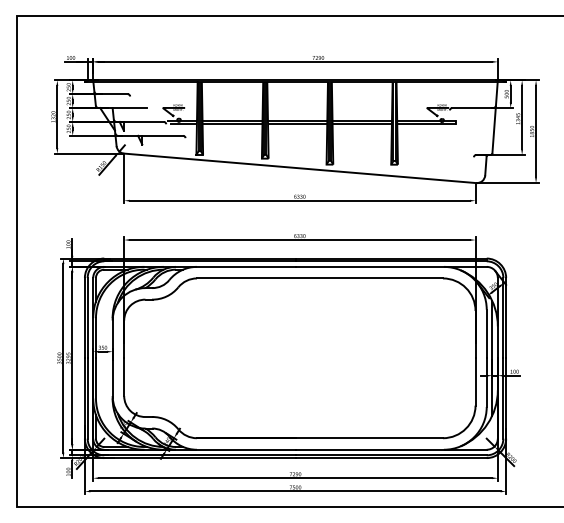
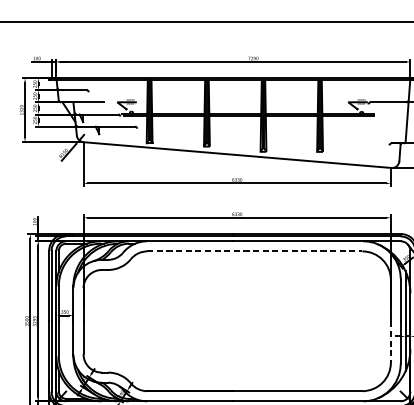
line: (320, 278) -> (255, 251), solid -> dashed
line: (475, 381) -> (390, 341), solid -> dashed

